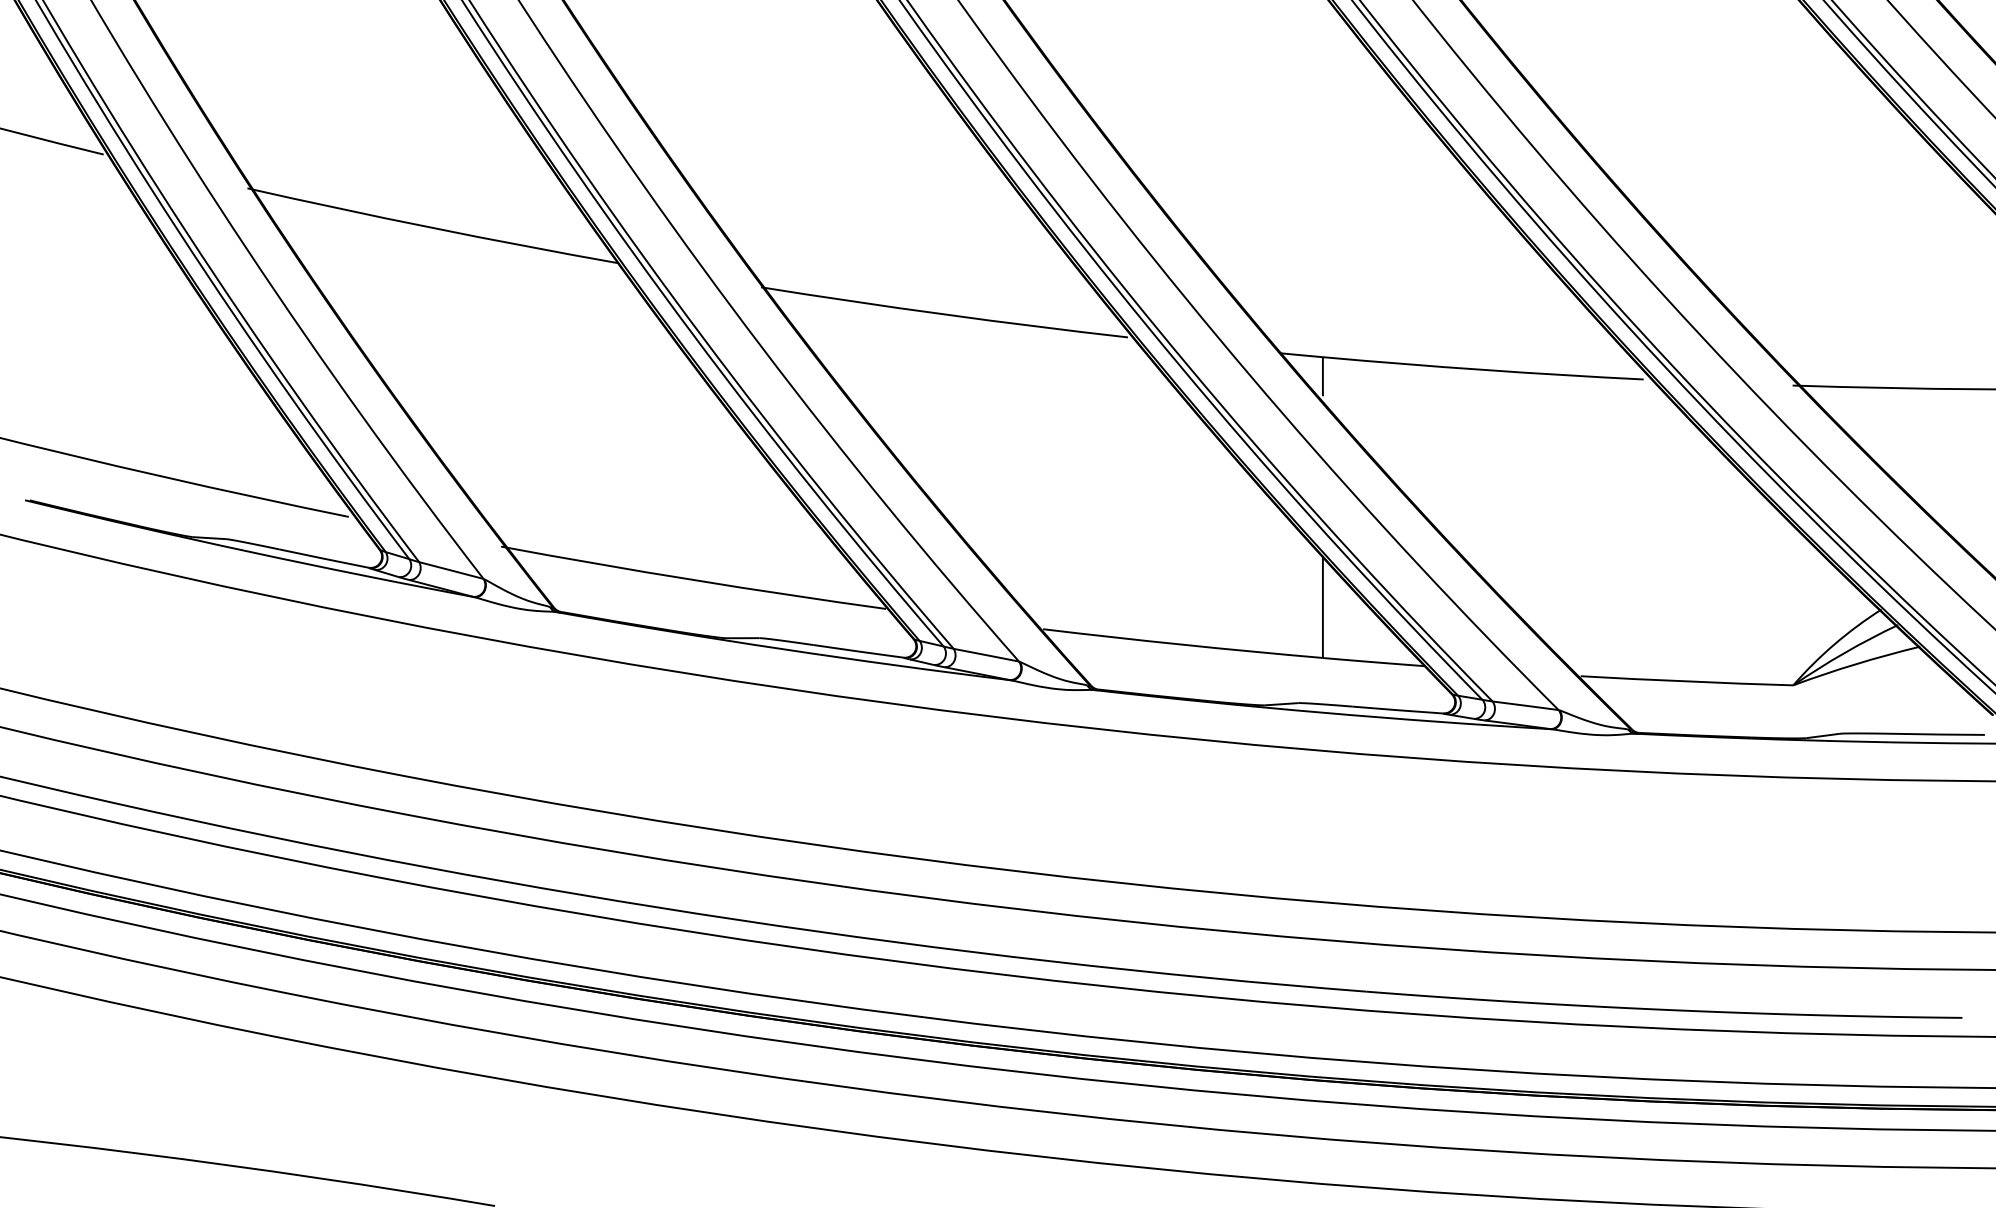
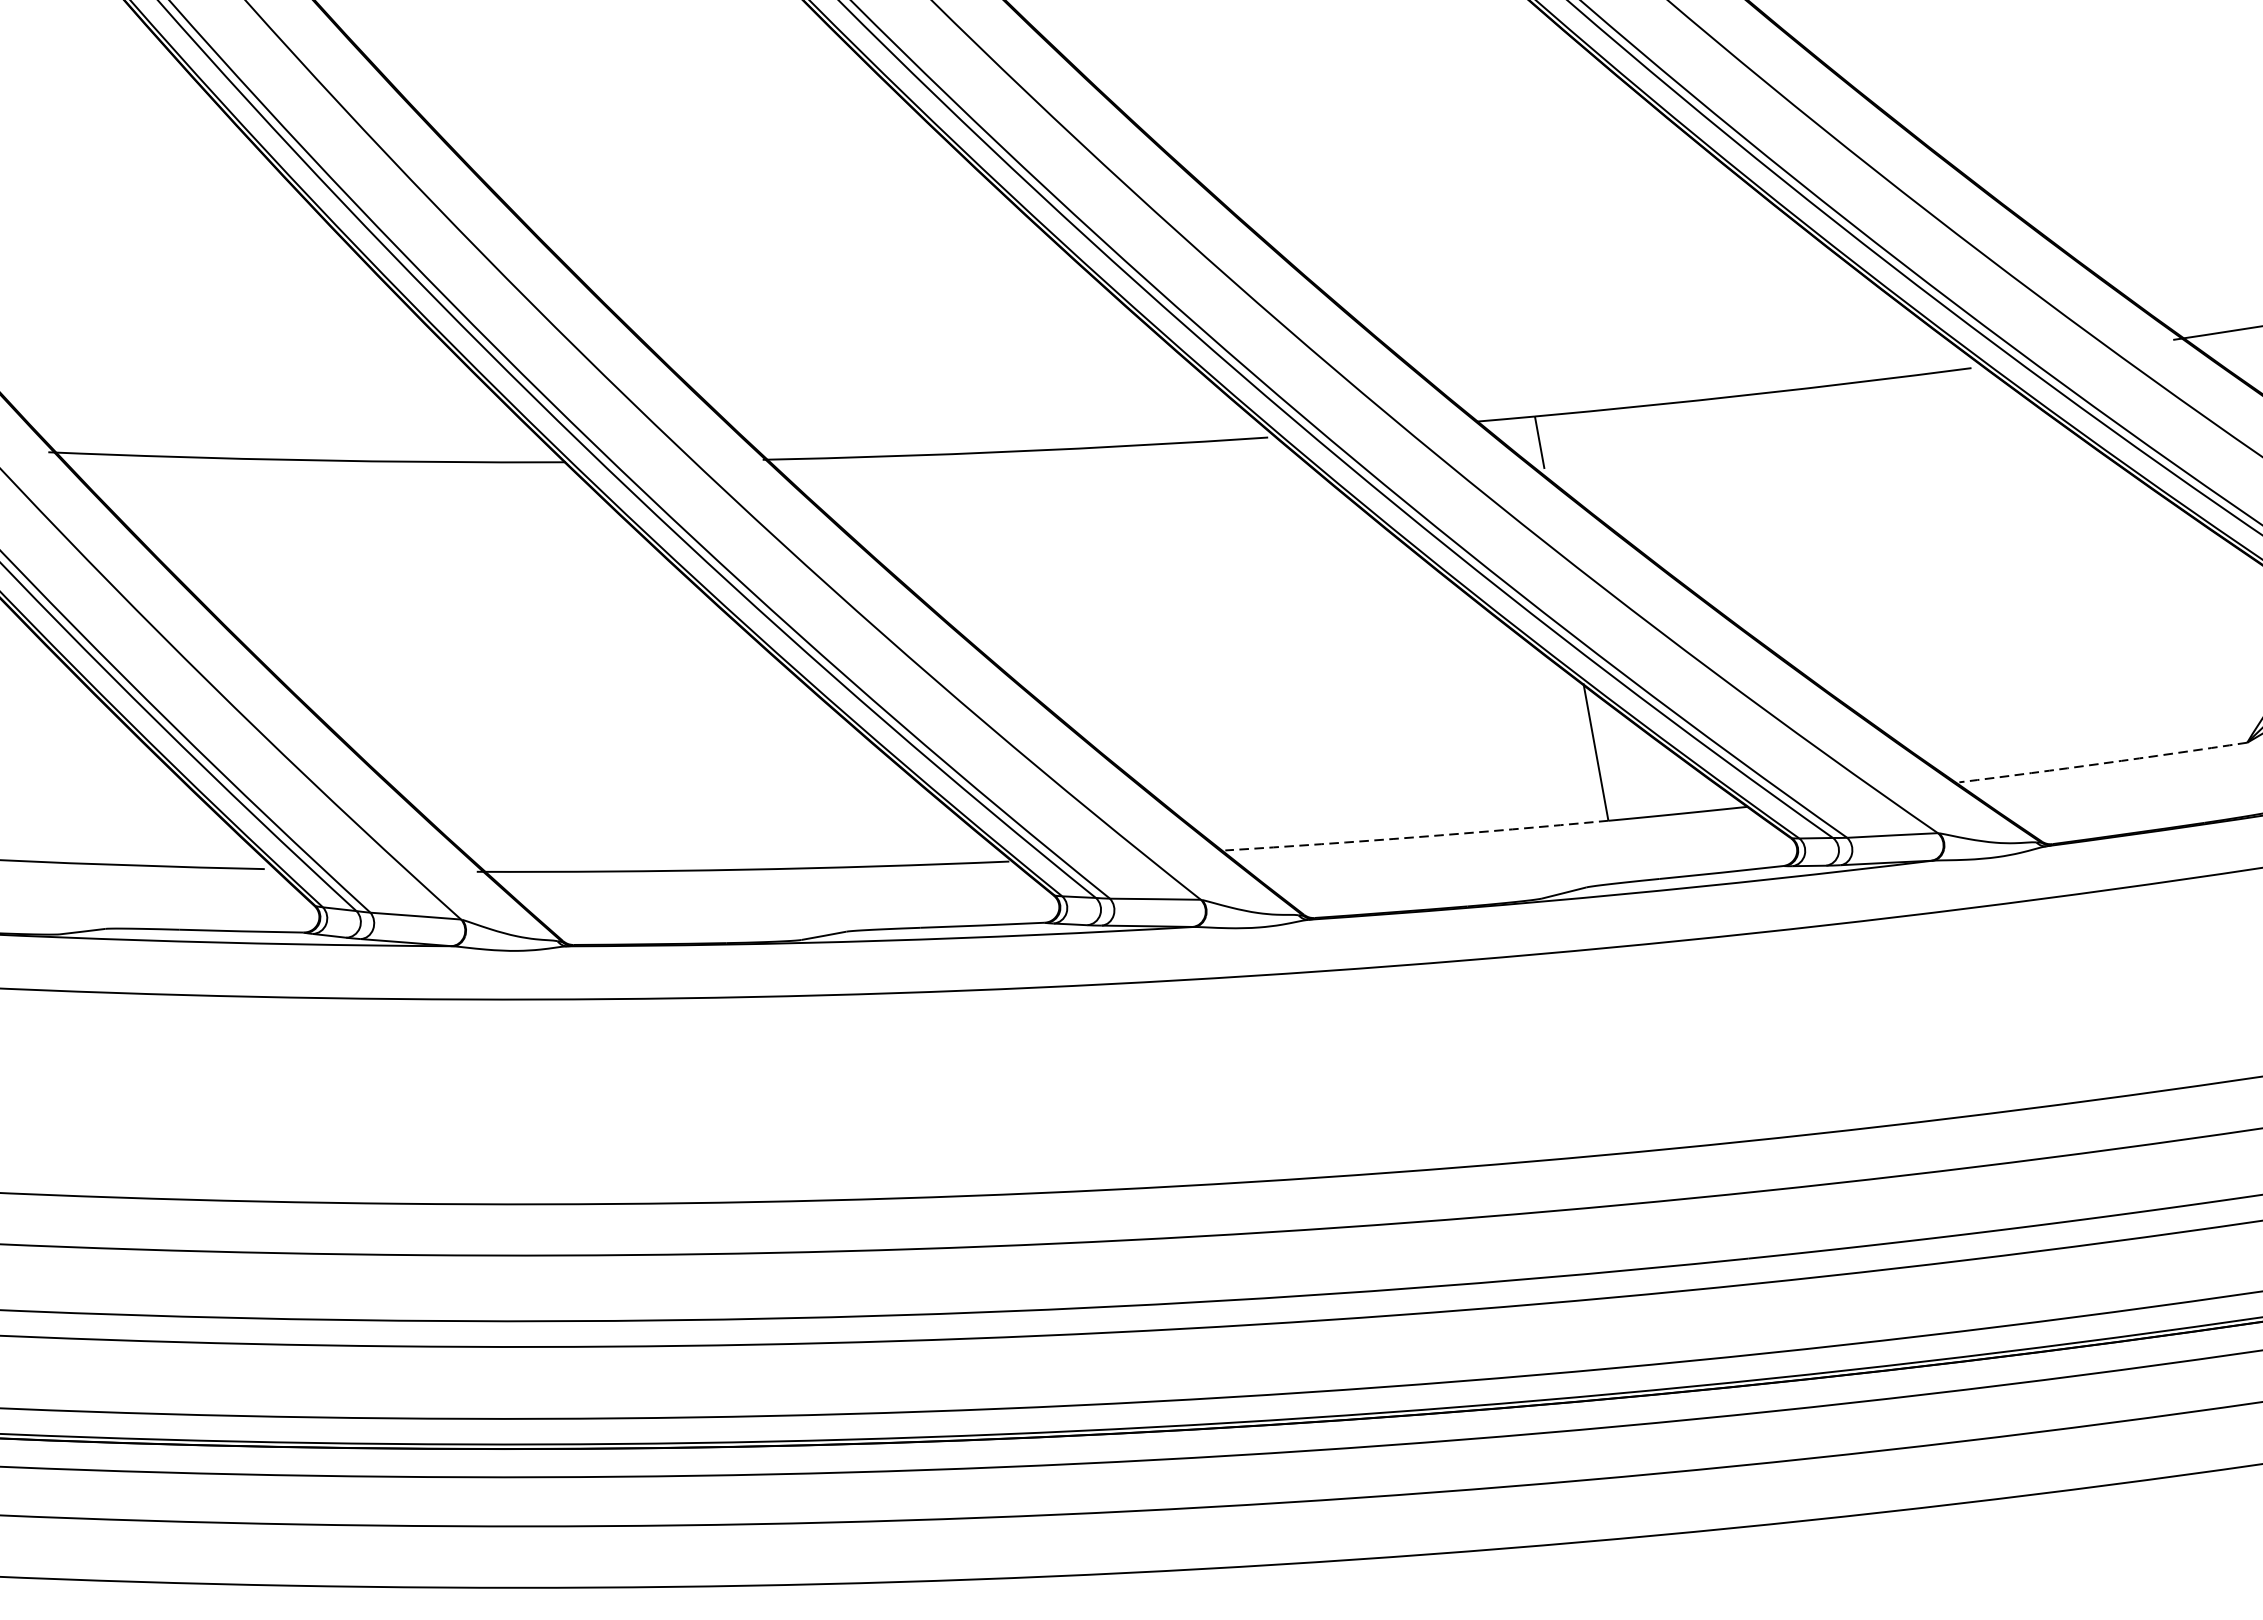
arc: (1182, 644) -> (1416, 836), solid -> dashed
arc: (1686, 681) -> (2102, 763), solid -> dashed

